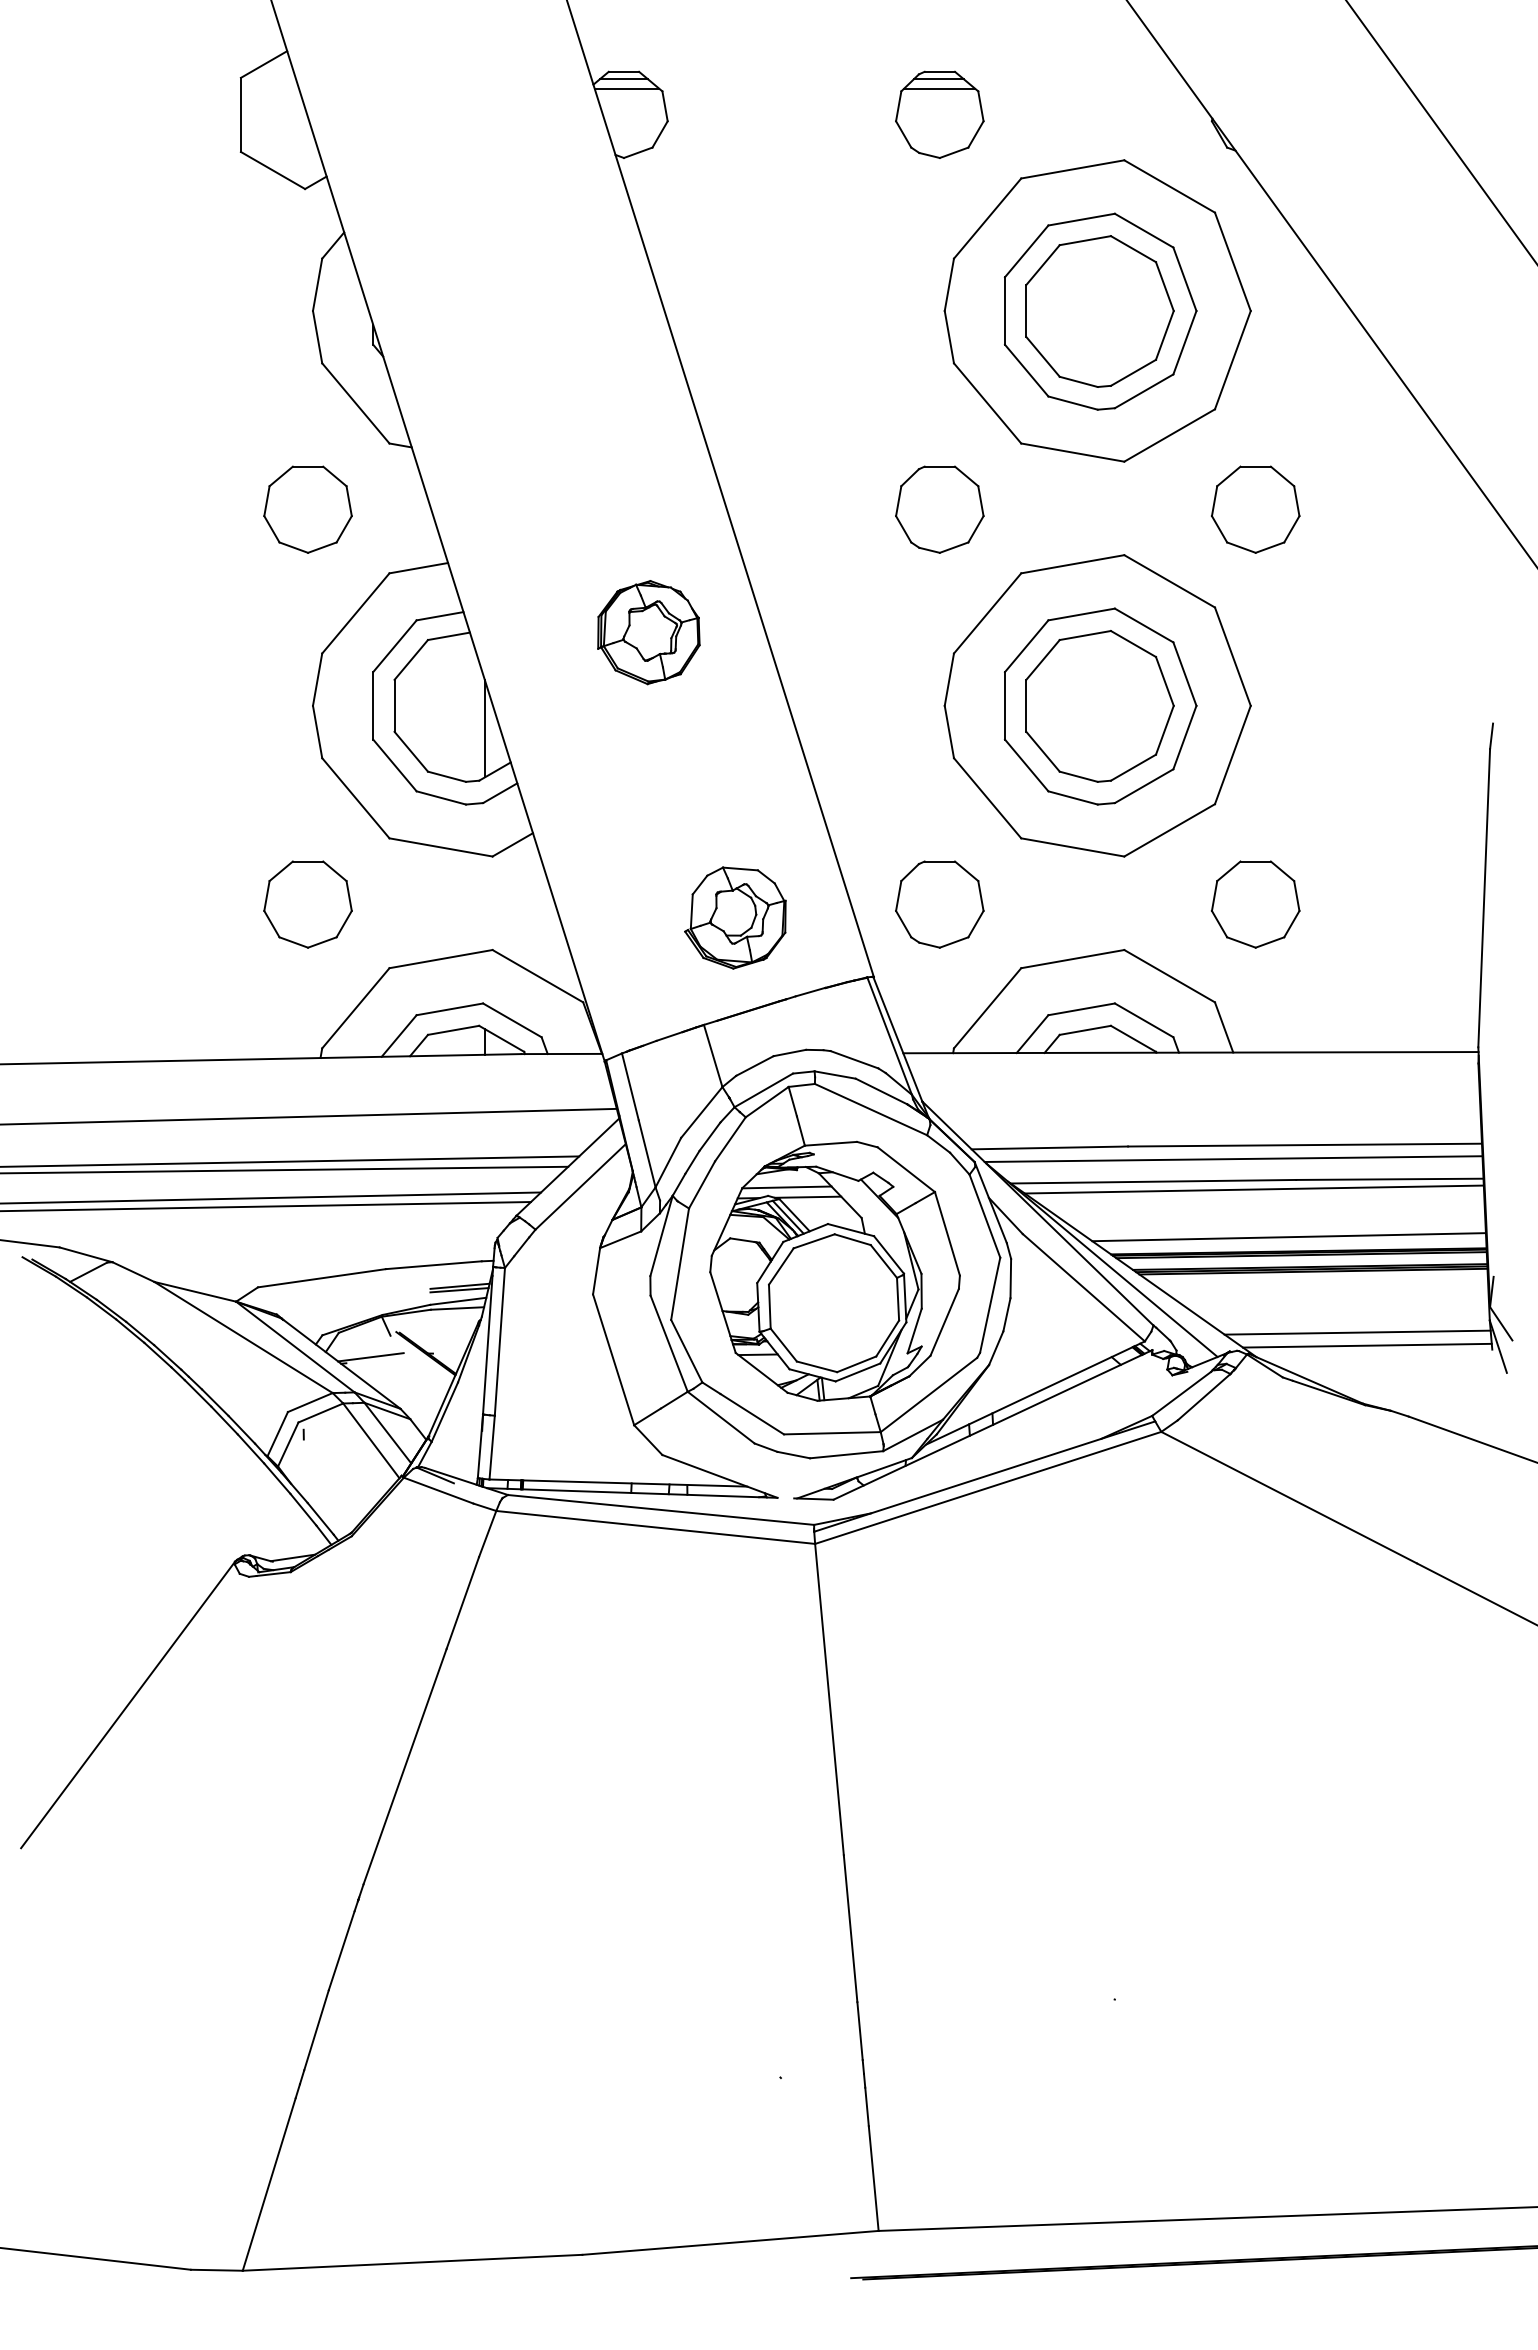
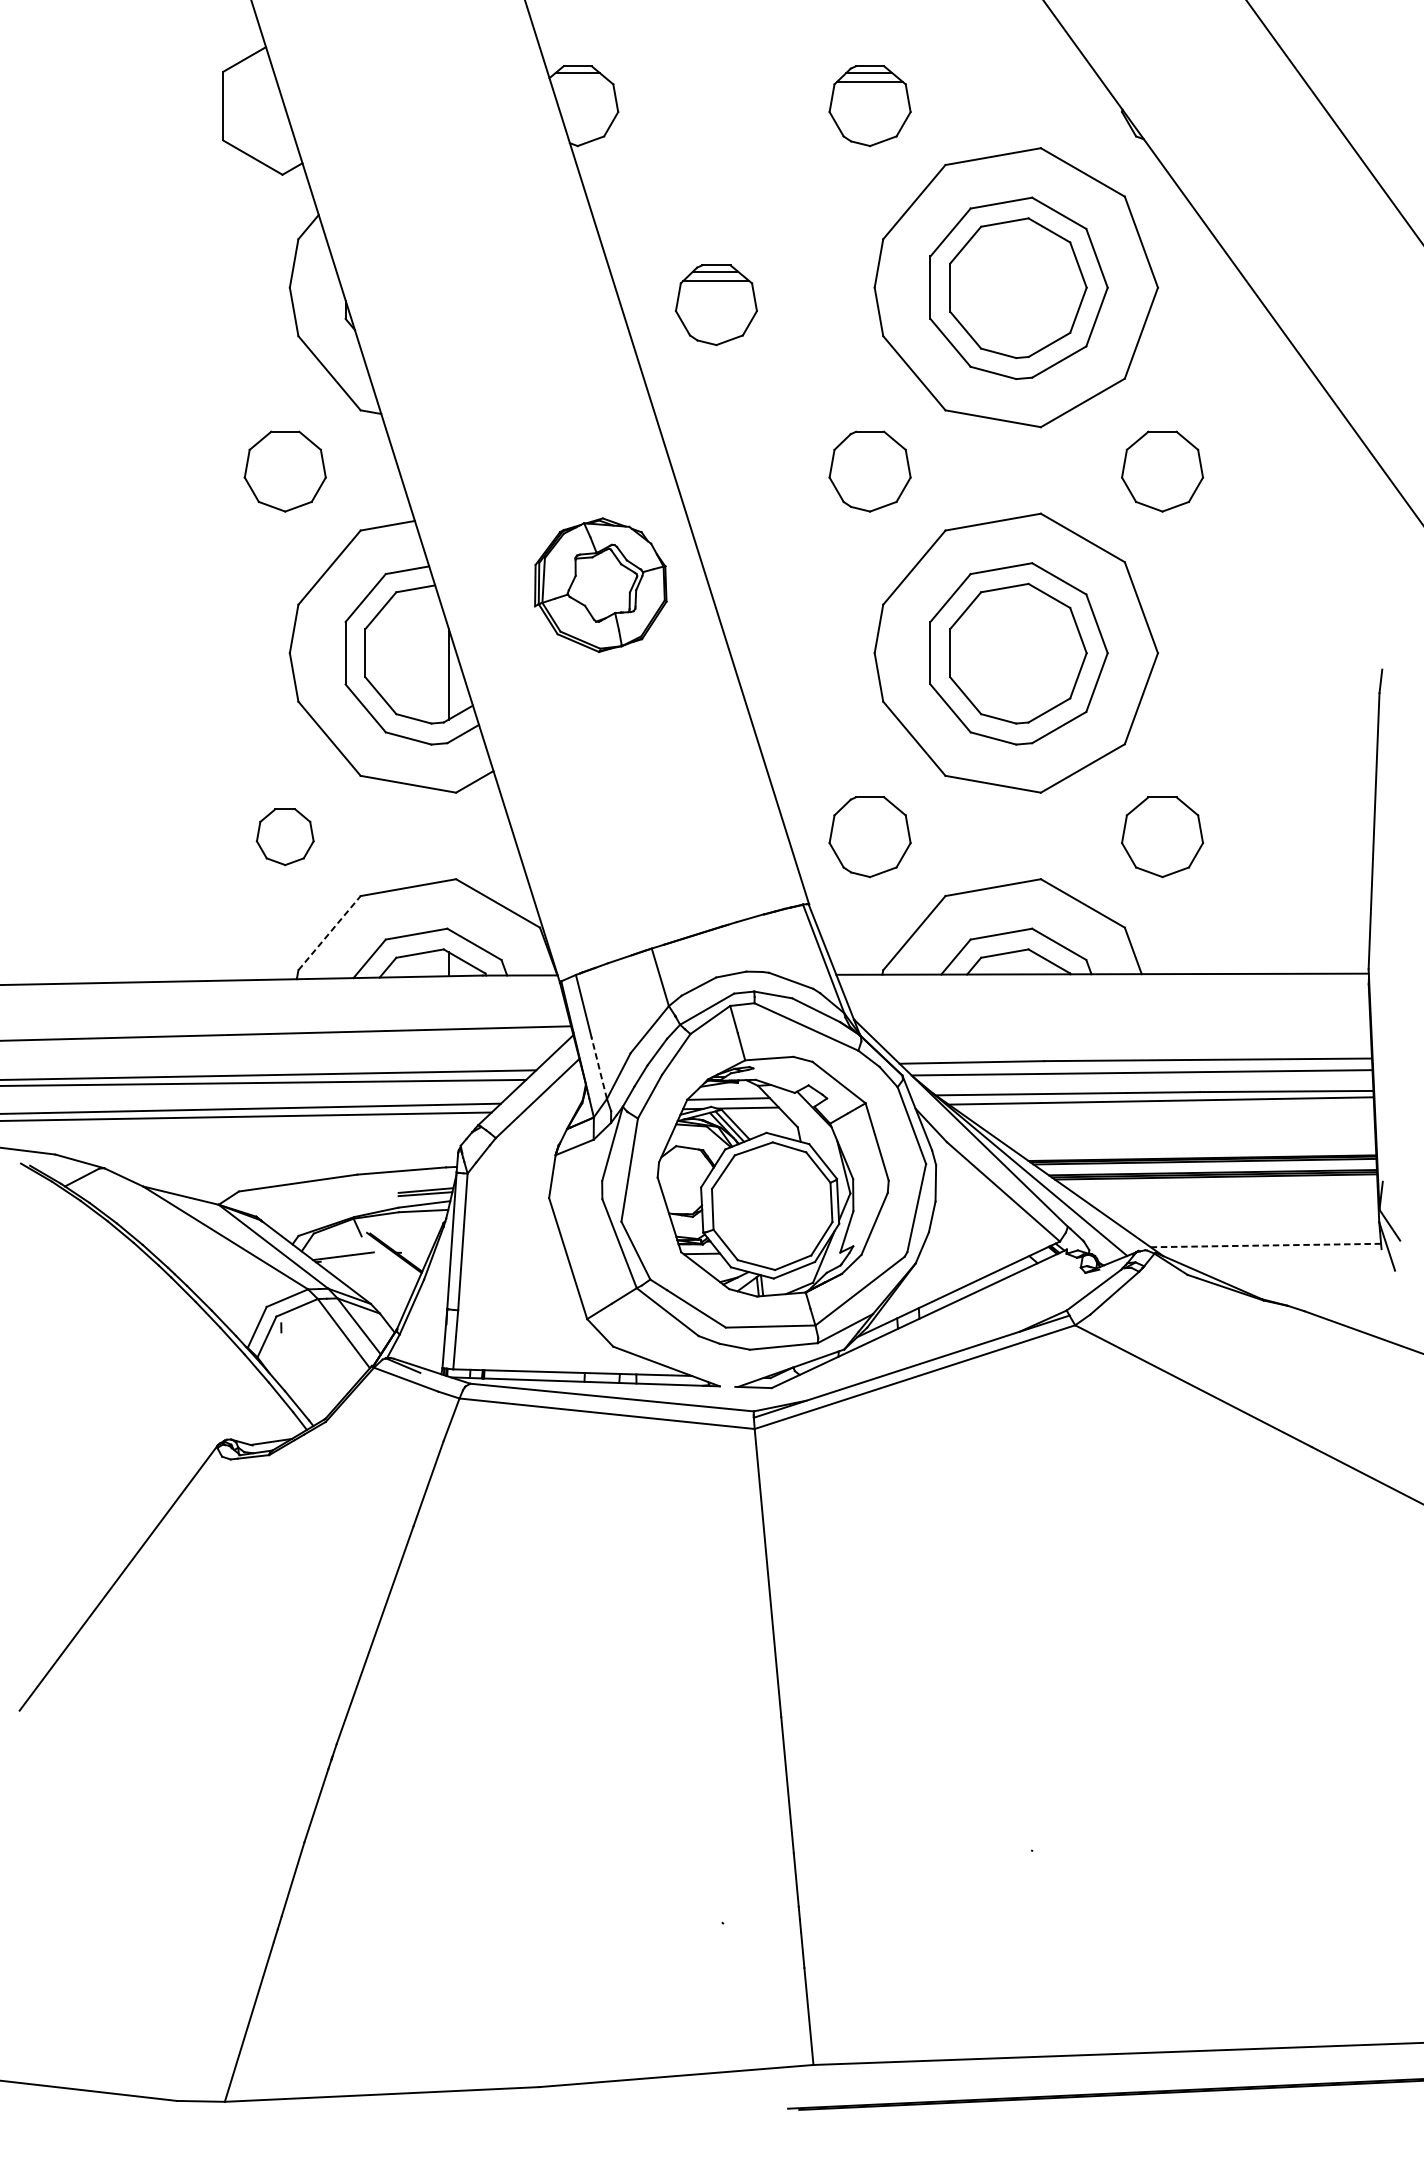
line: (626, 88) -> (580, 81), removed
part: (773, 329) -> (716, 304), added
part: (648, 632) -> (600, 585), size x1.4
part: (307, 904) -> (284, 837), size x0.7
part: (735, 917) -> (680, 849), removed
line: (356, 1007) -> (330, 932), solid -> dashed
line: (647, 1153) -> (599, 1067), solid -> dashed
line: (1288, 1237) -> (1192, 1145), removed
line: (1357, 1332) -> (1256, 1233), removed
line: (1366, 1345) -> (1265, 1245), solid -> dashed

